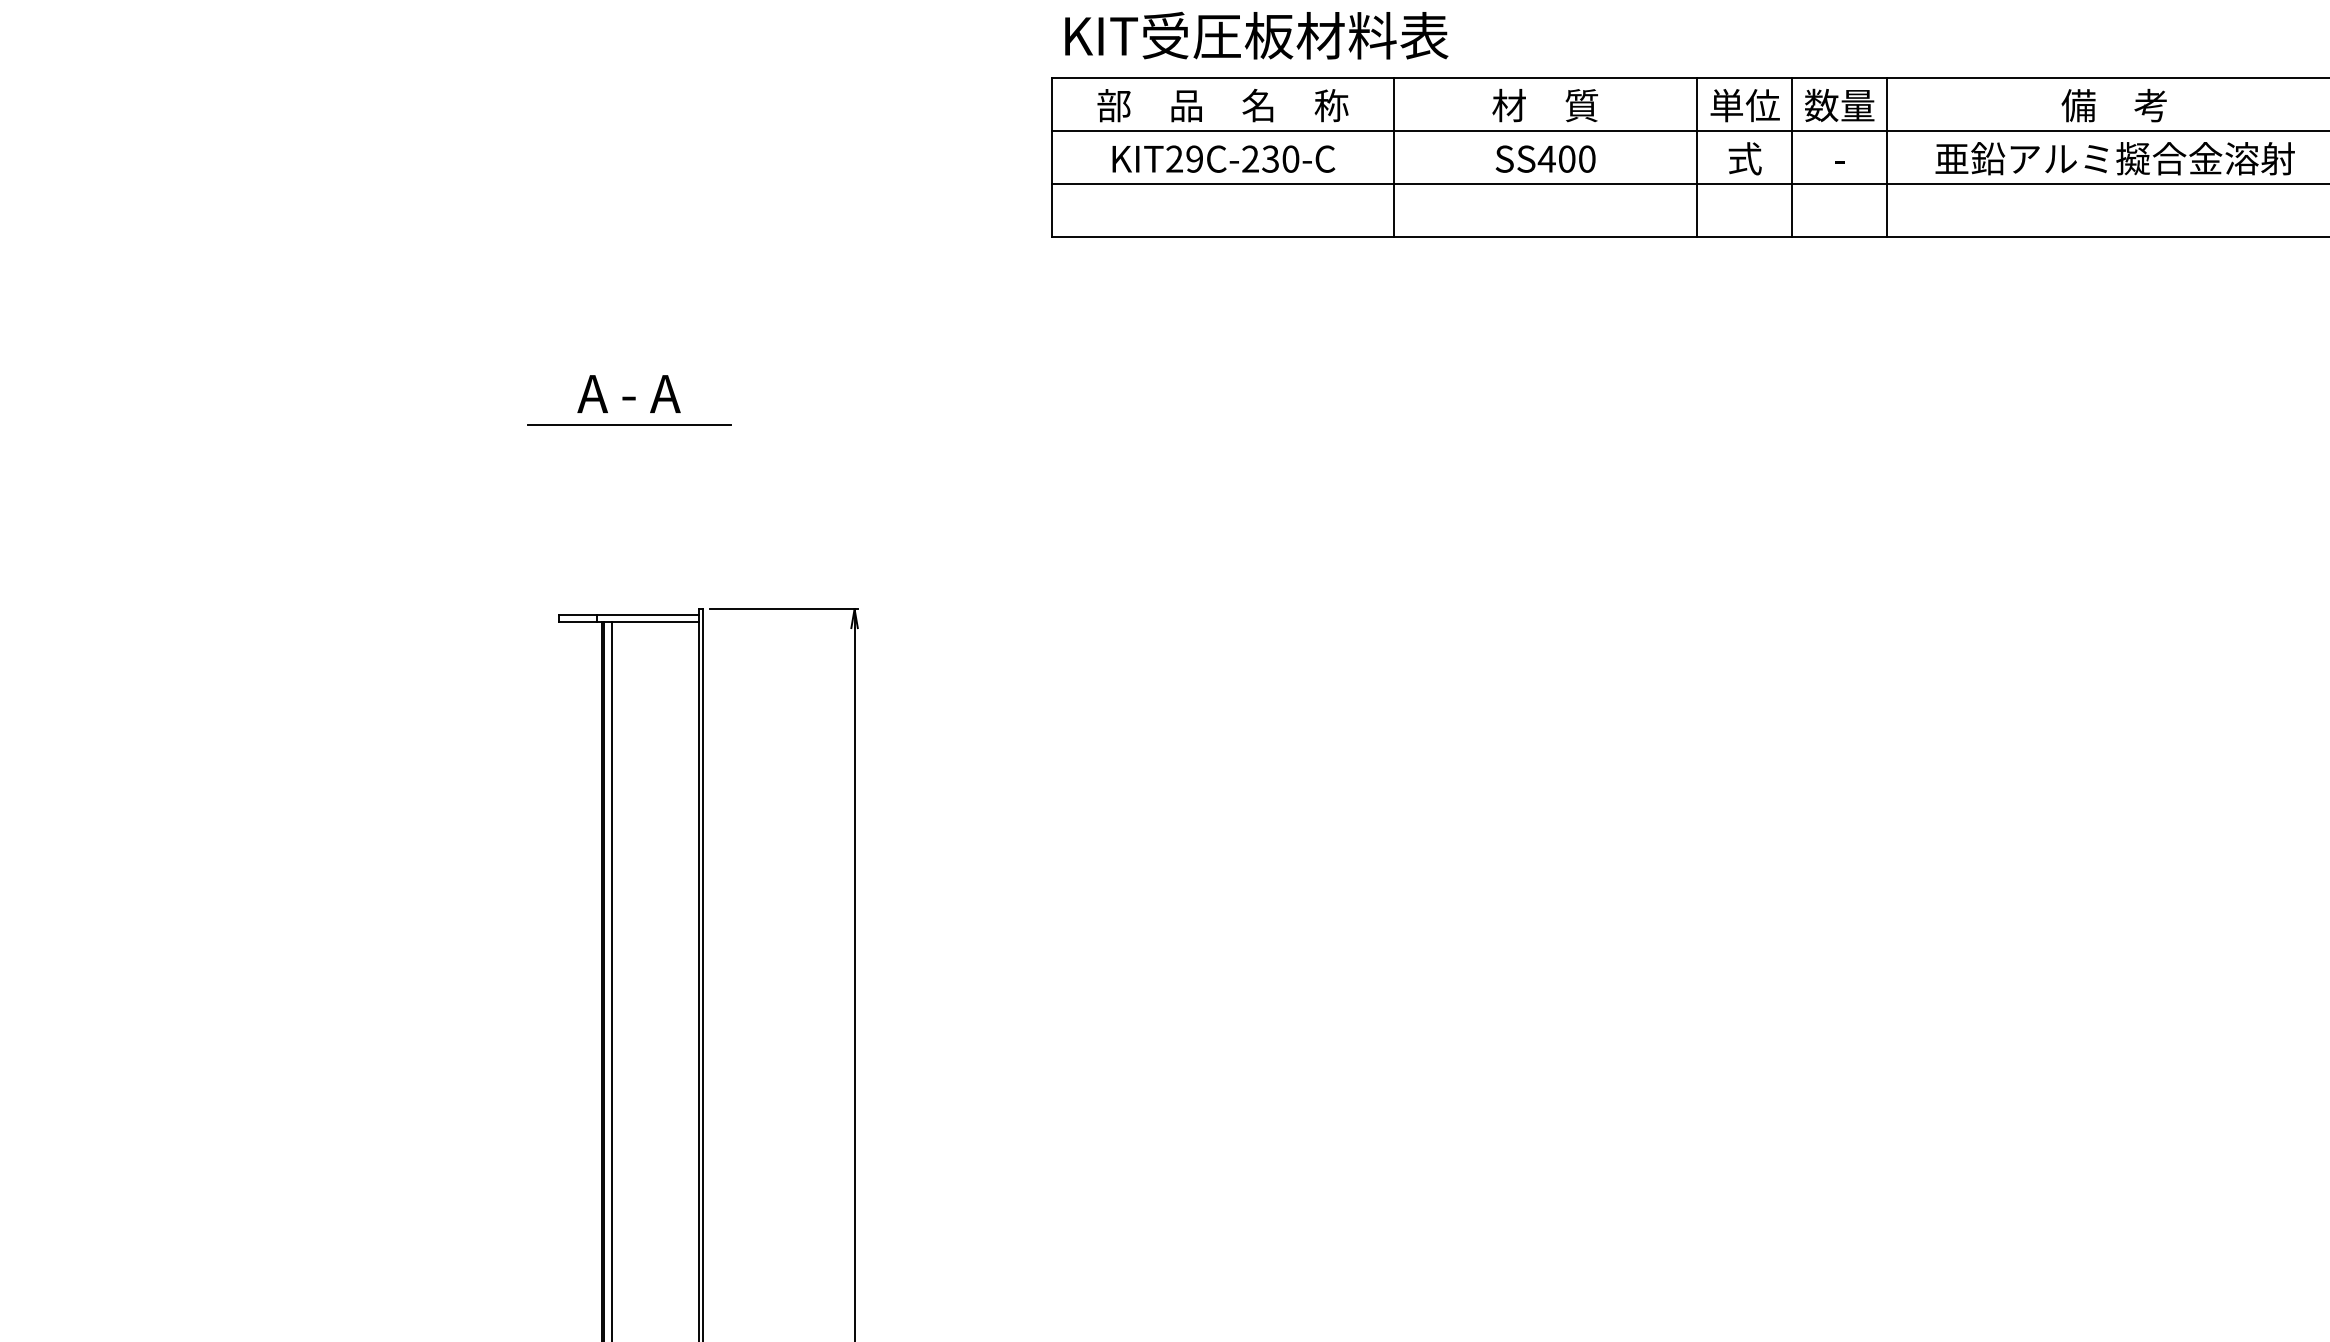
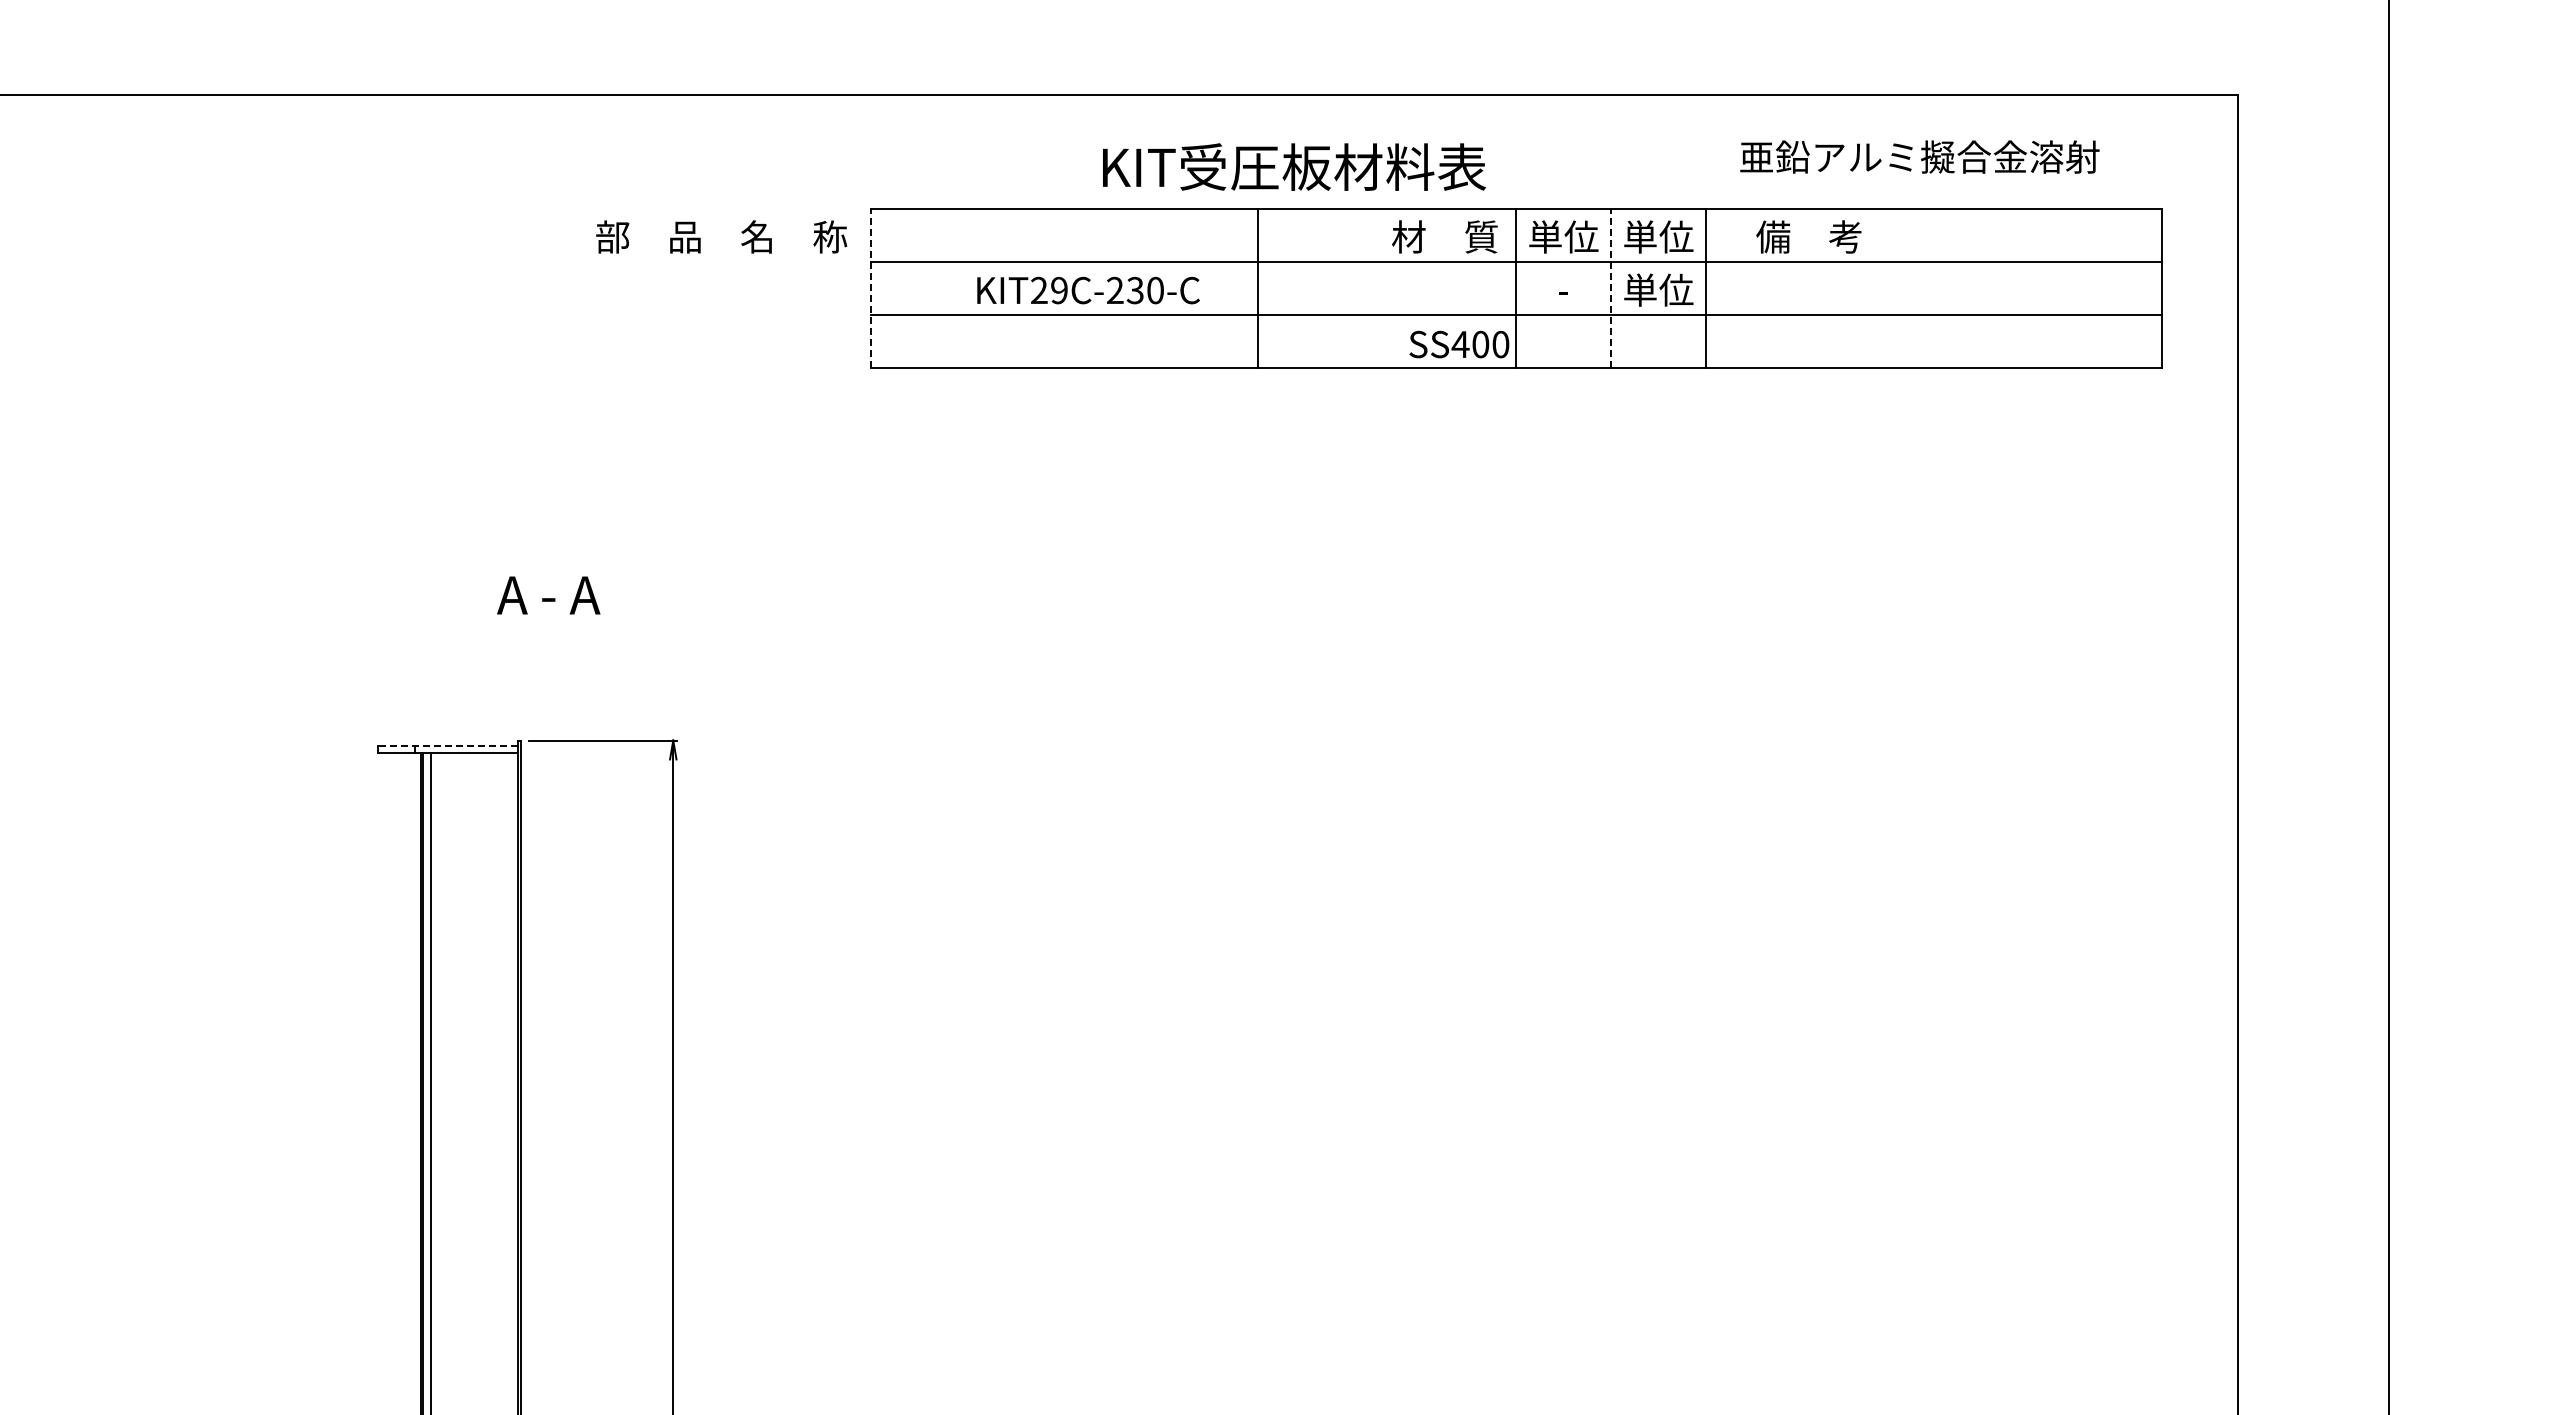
text: (1256, 35) -> (1294, 166), moved
text: (1222, 105) -> (721, 236), moved
text: (1544, 105) -> (1444, 236), moved
text: (1839, 105) -> (1658, 236), 数量 -> 単位
text: (2113, 105) -> (1808, 236), moved
line: (1051, 157) -> (870, 288), solid -> dashed
line: (1393, 157) -> (1258, 288), moved
line: (1792, 157) -> (1611, 288), solid -> dashed
text: (1744, 158) -> (1563, 289), 式 -> -
text: (1839, 158) -> (1658, 289), - -> 単位
text: (2114, 158) -> (1919, 156), moved
text: (1223, 159) -> (1088, 290), moved
text: (1545, 159) -> (1459, 344), moved
text: (628, 394) -> (548, 595), moved
line: (628, 425) -> (447, 556), removed
line: (628, 615) -> (447, 746), solid -> dashed

